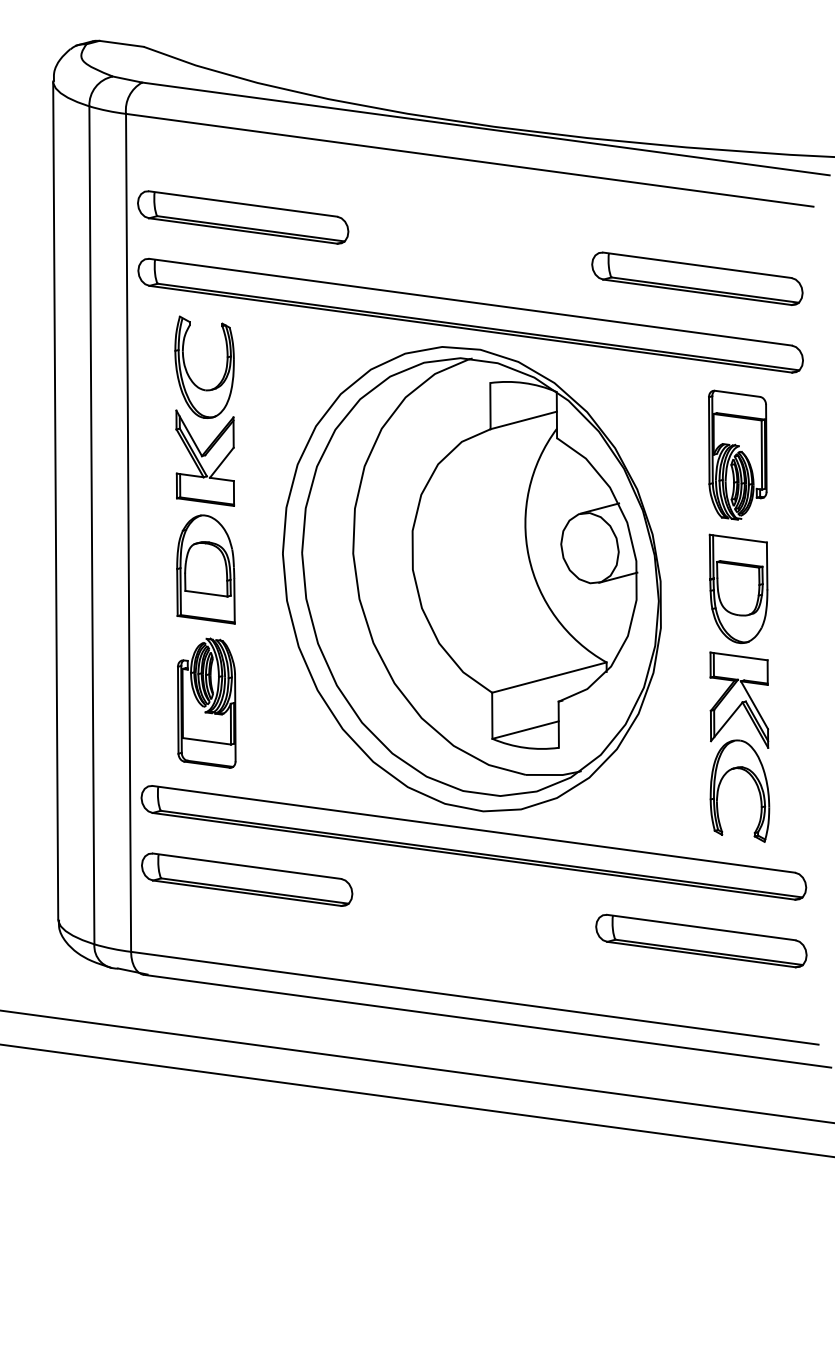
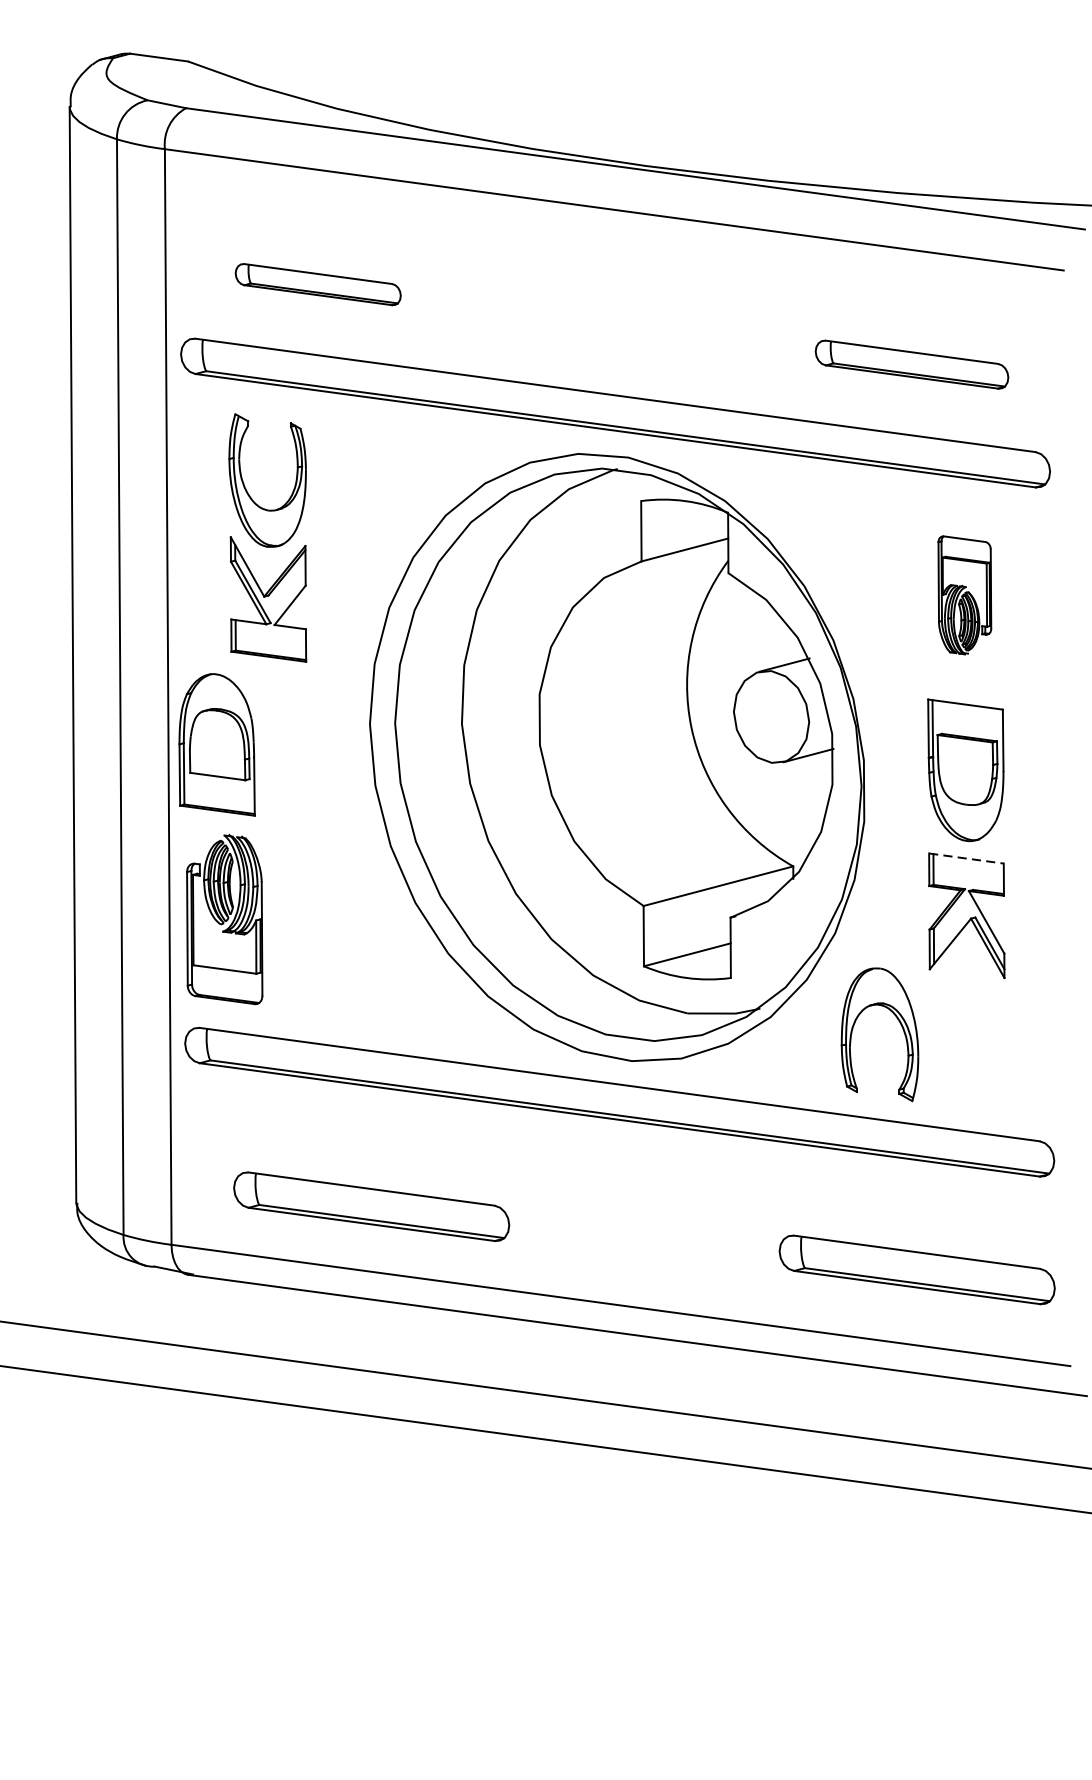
part: (243, 217) -> (318, 284), size x0.6
part: (697, 278) -> (912, 364), size x0.7
part: (737, 454) -> (964, 594), size x0.7
part: (205, 569) -> (216, 744), moved
line: (739, 656) -> (967, 858), solid -> dashed
part: (206, 702) -> (224, 918), moved
part: (754, 782) -> (899, 1023), moved
part: (247, 879) -> (372, 1206), moved
part: (701, 940) -> (917, 1269), moved

